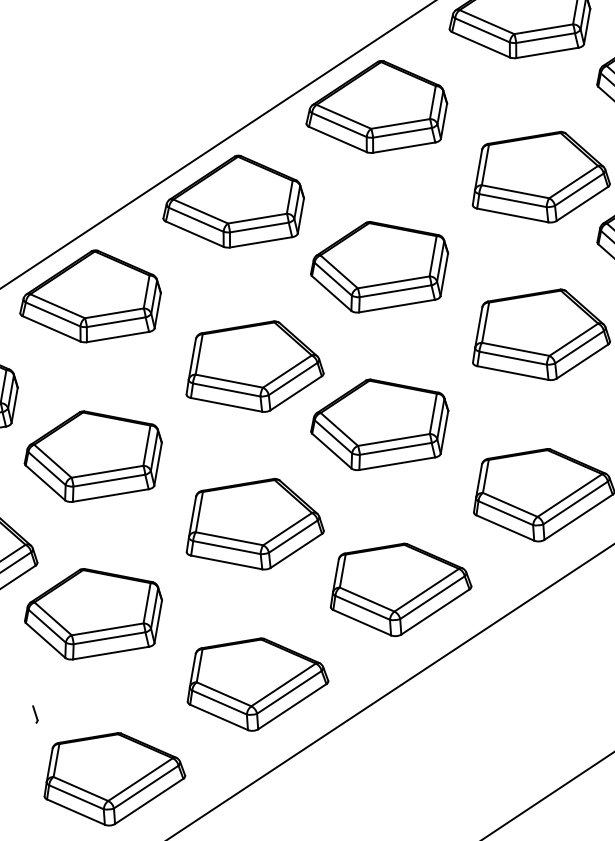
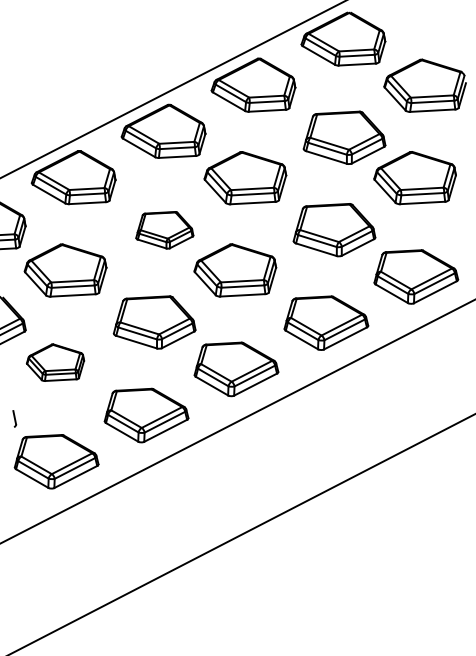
part: (252, 368) -> (164, 230), size x0.7
part: (93, 611) -> (55, 362), size x0.7
part: (34, 714) -> (14, 418), size x1.6

